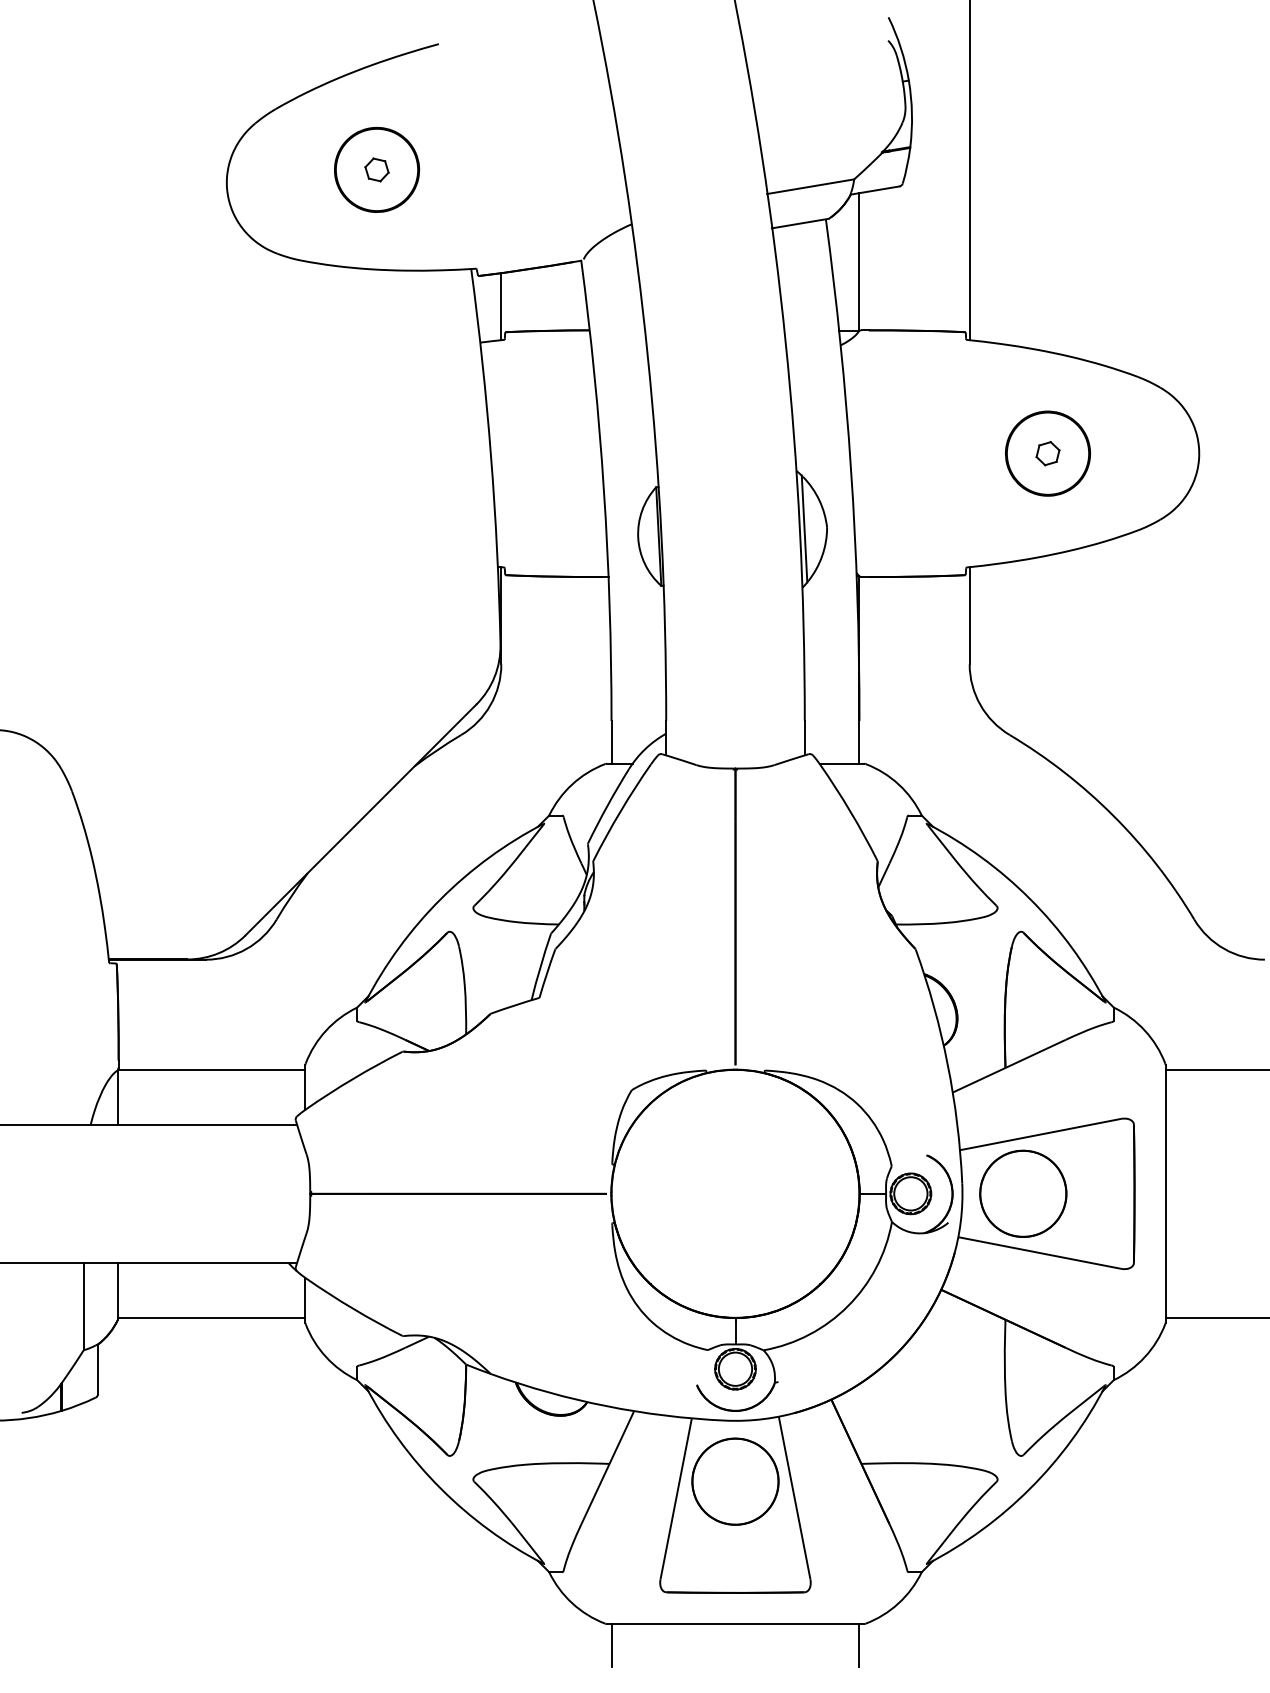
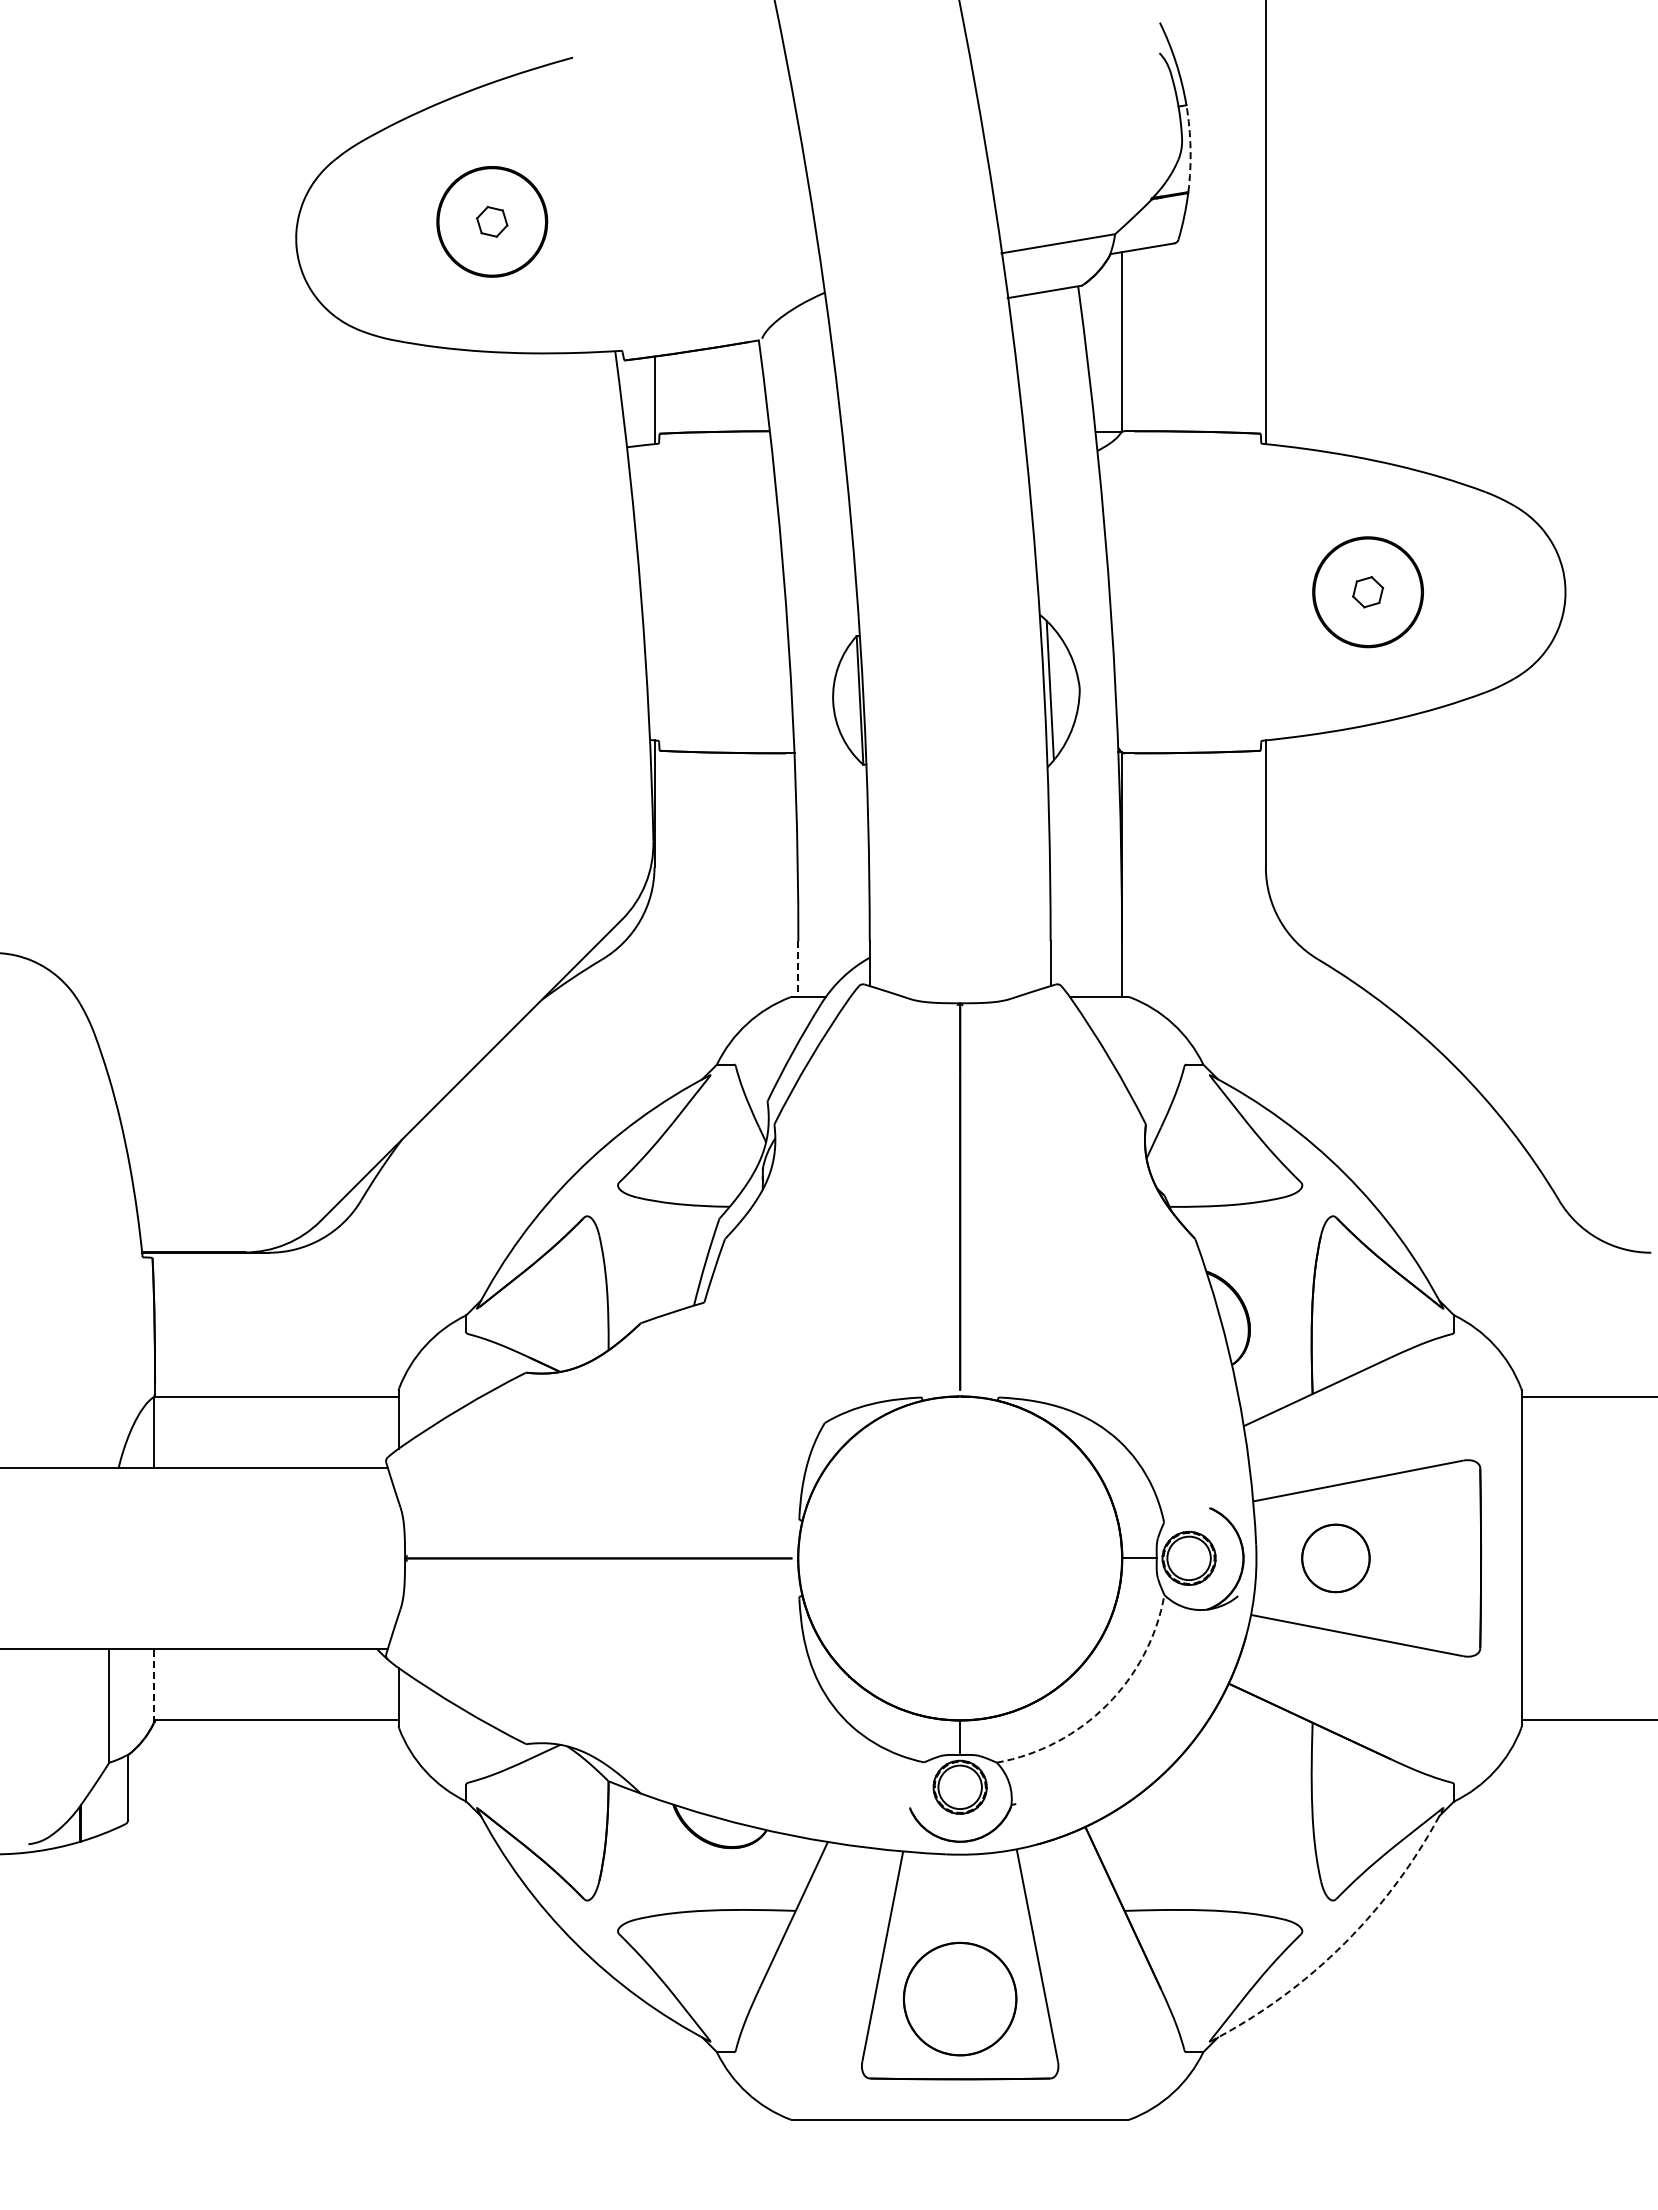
arc: (911, 113) -> (1190, 148), solid -> dashed
line: (611, 742) -> (798, 969), solid -> dashed
part: (1023, 1193) -> (1335, 1558), size x0.6
line: (117, 1291) -> (153, 1685), solid -> dashed
arc: (847, 1306) -> (1106, 1705), solid -> dashed
part: (734, 1481) -> (959, 1998), moved
arc: (1029, 1488) -> (1344, 1943), solid -> dashed
line: (611, 1645) -> (798, 2147), removed
line: (859, 1645) -> (1122, 2147), removed

